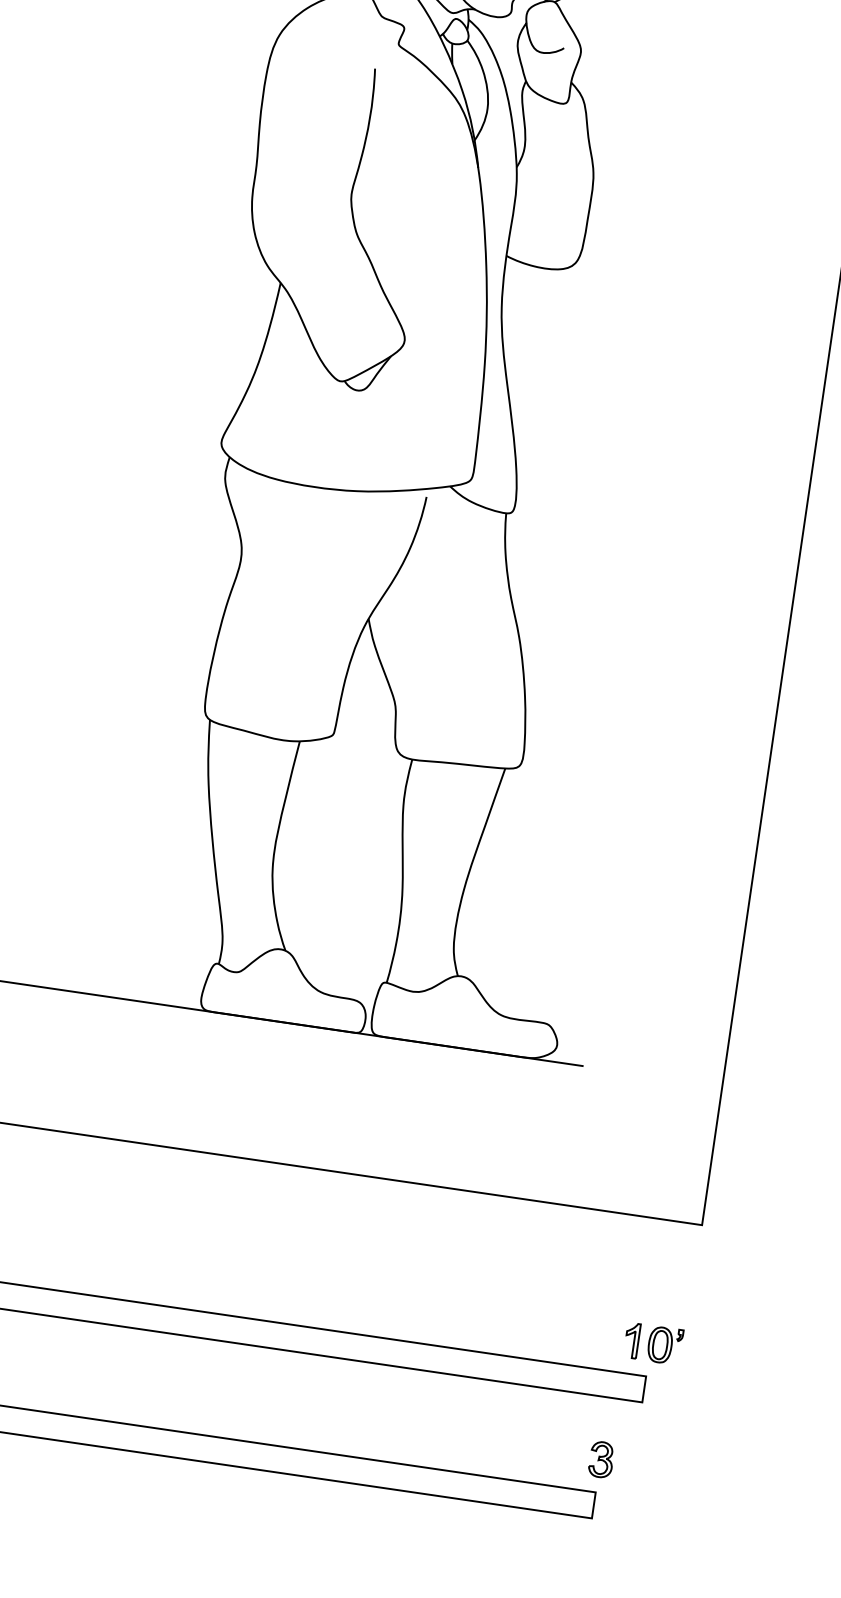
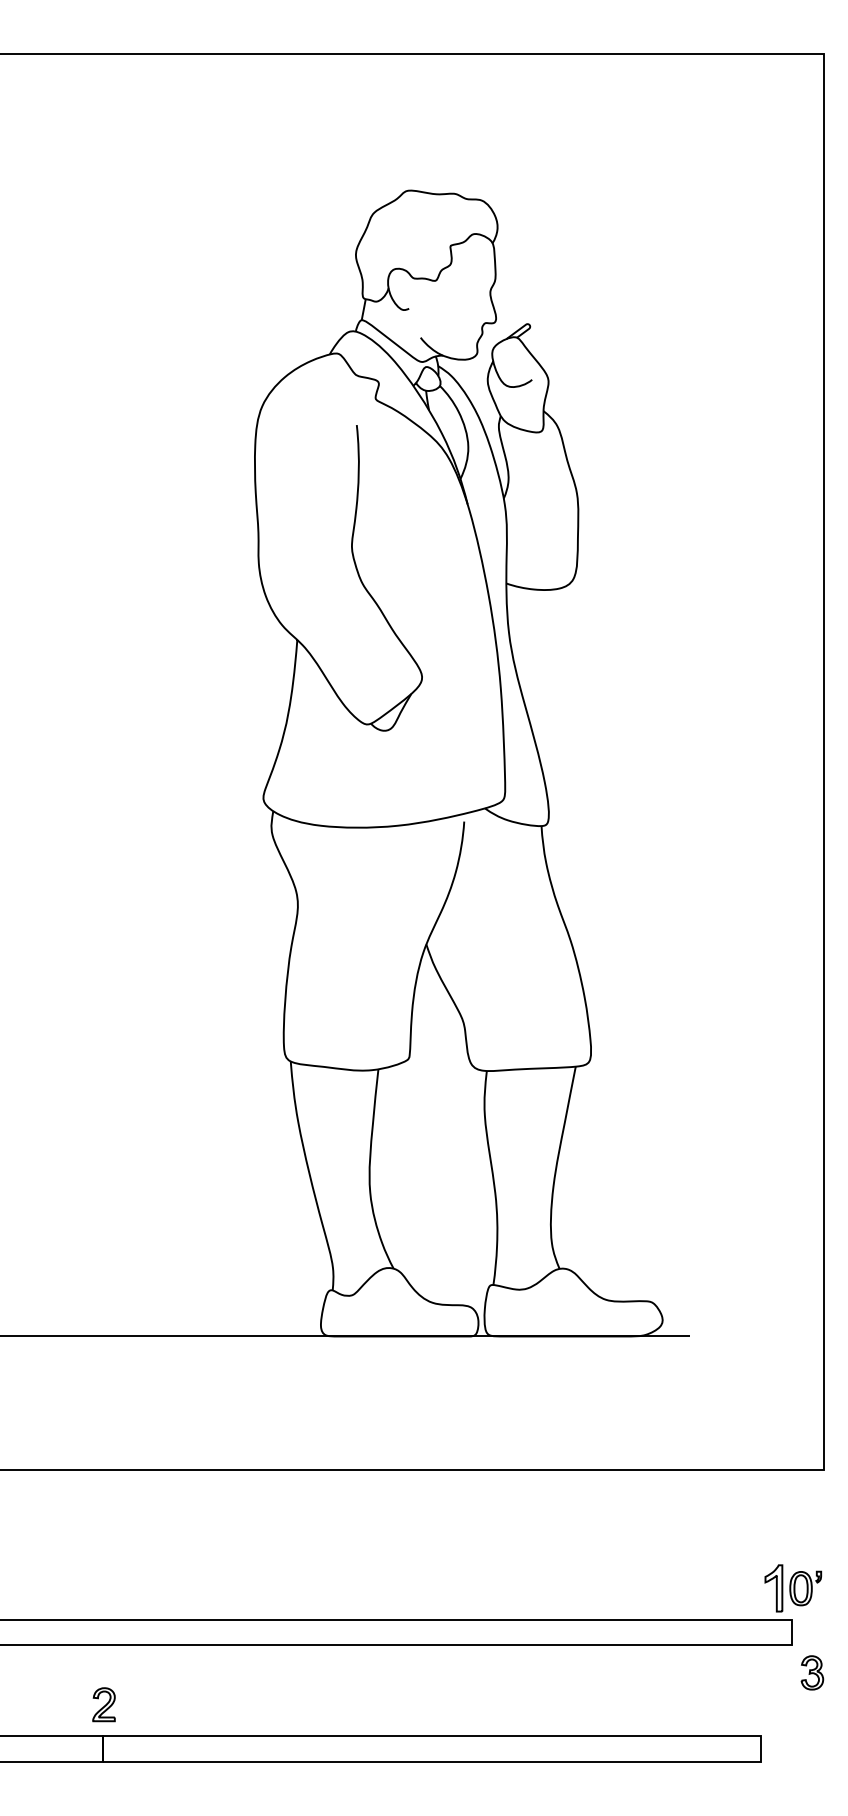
part: (631, 1340) -> (773, 1588), size x1.4
part: (601, 1459) -> (812, 1672), moved

